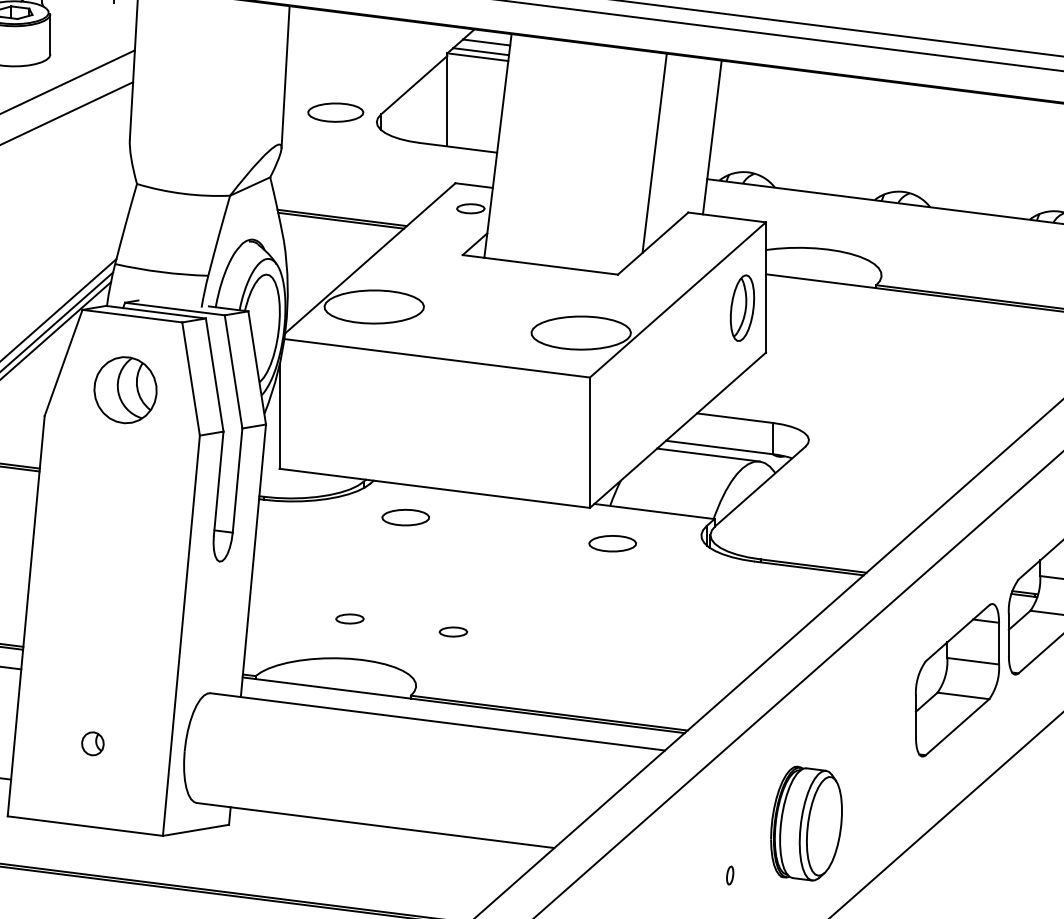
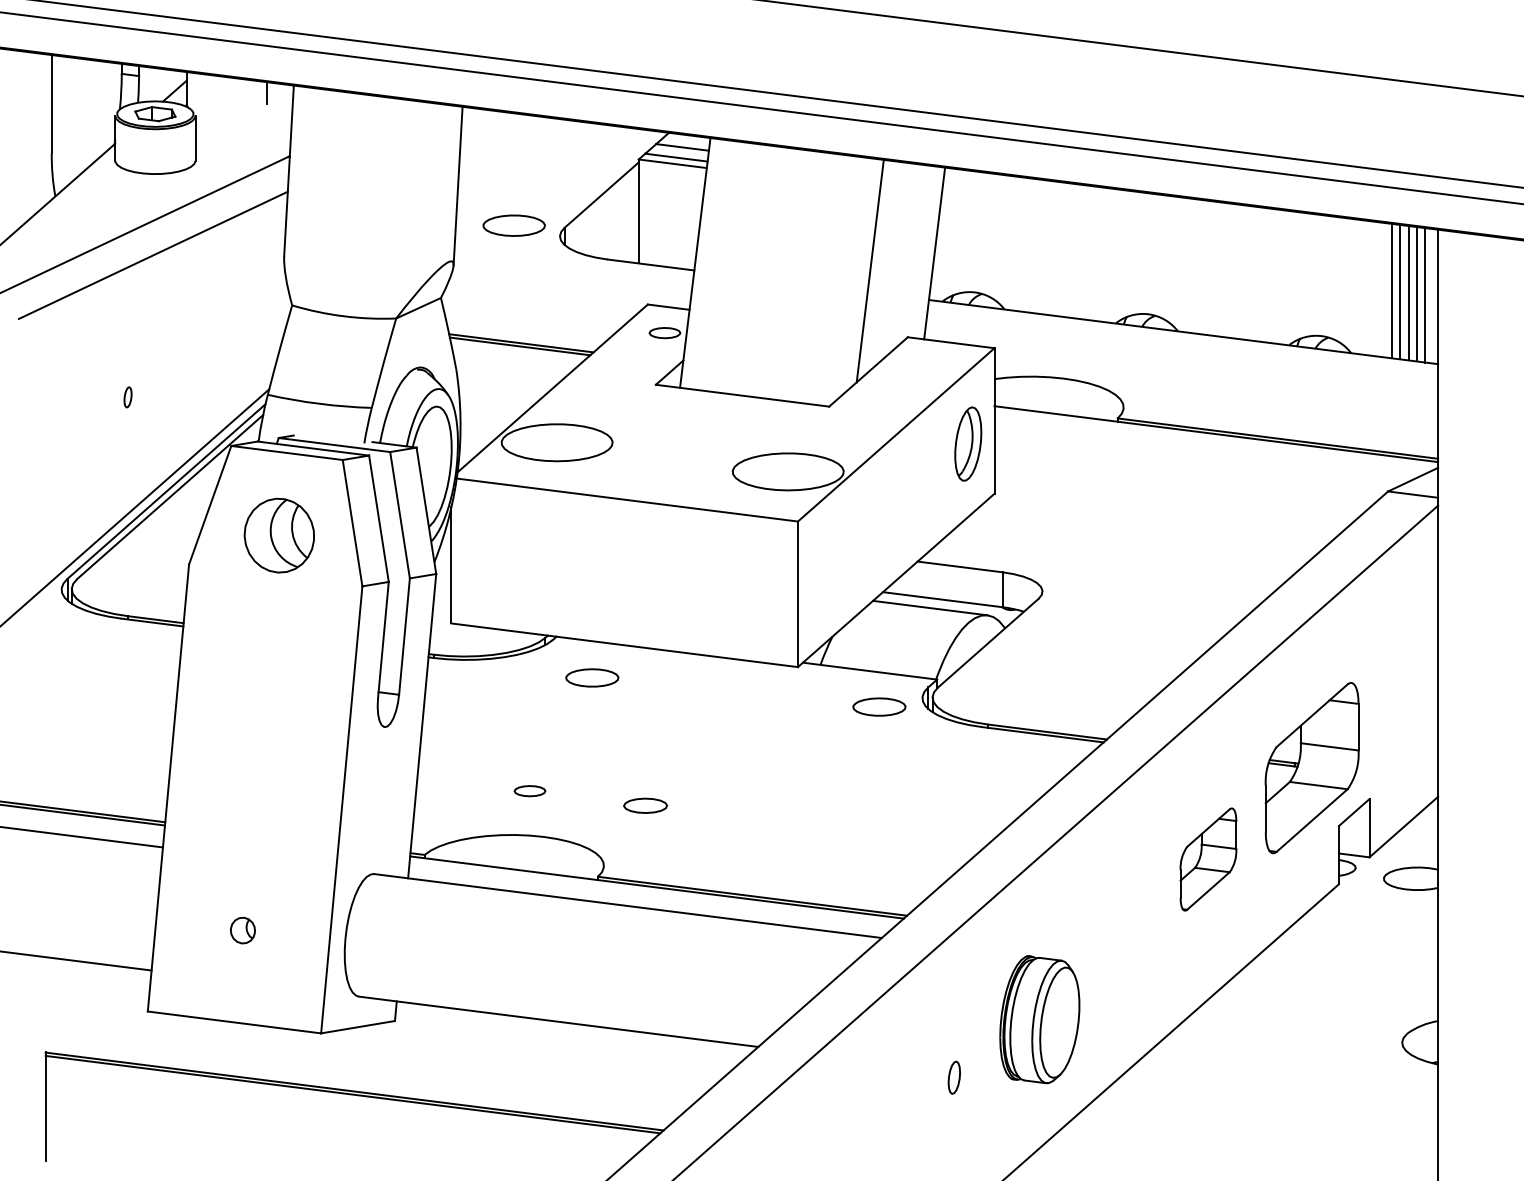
part: (612, 543) -> (879, 706), moved
part: (453, 631) -> (645, 805), size x1.4
part: (957, 680) -> (1208, 859), size x0.6
part: (730, 875) -> (954, 1077), size x1.6

